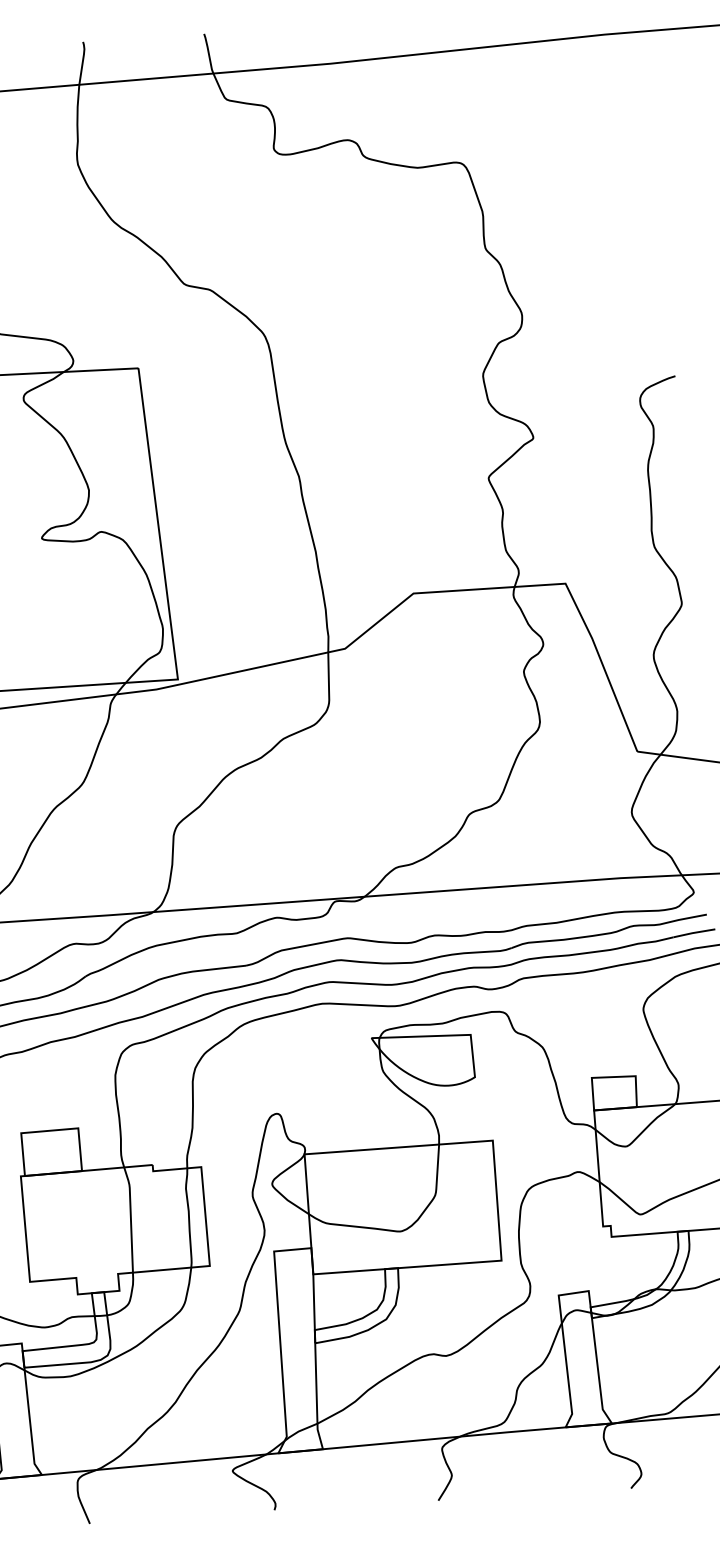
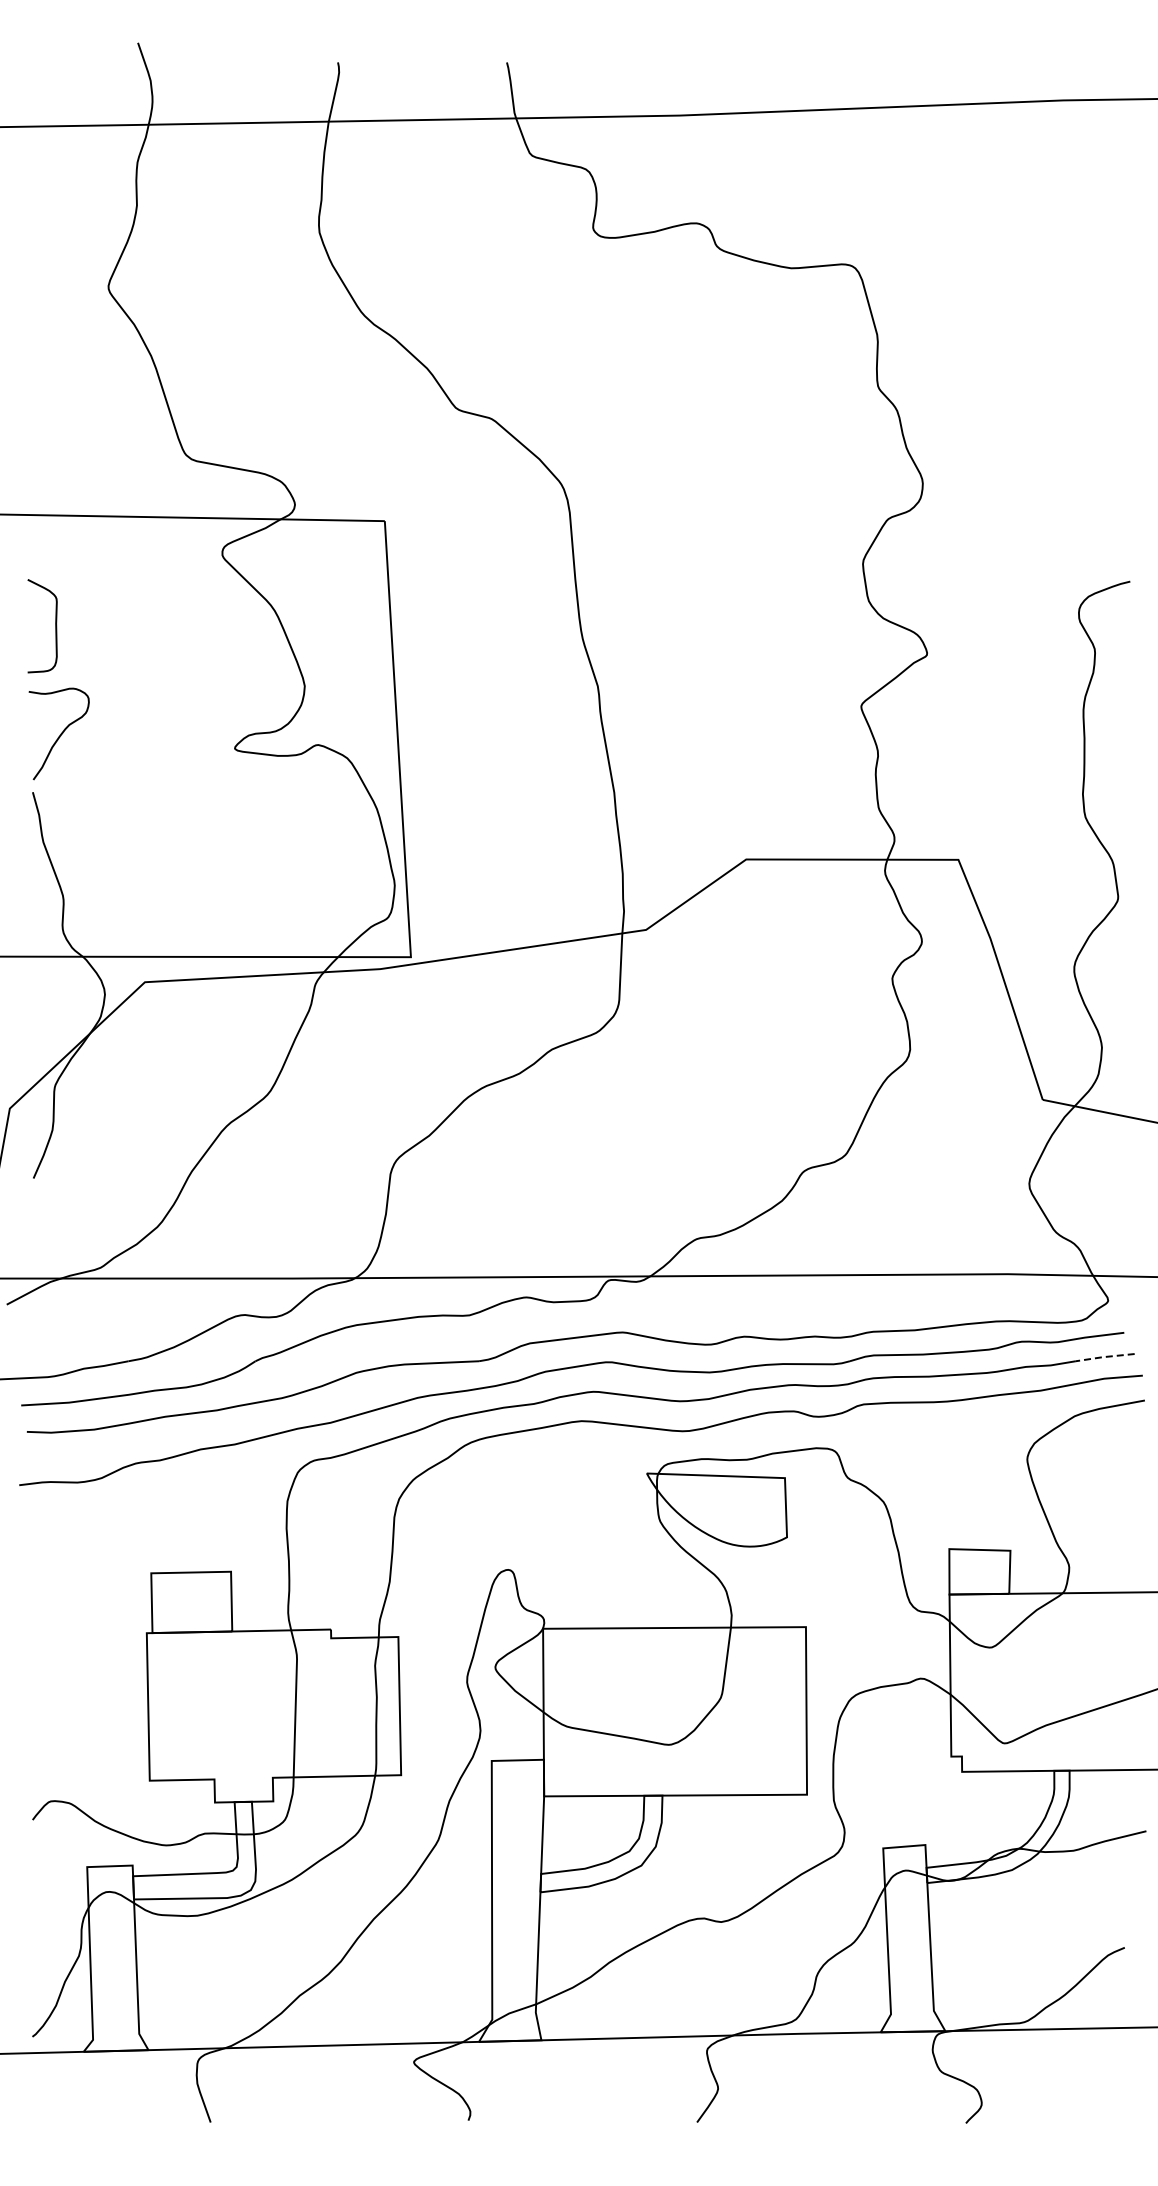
line: (693, 933) -> (1104, 1357), solid -> dashed

